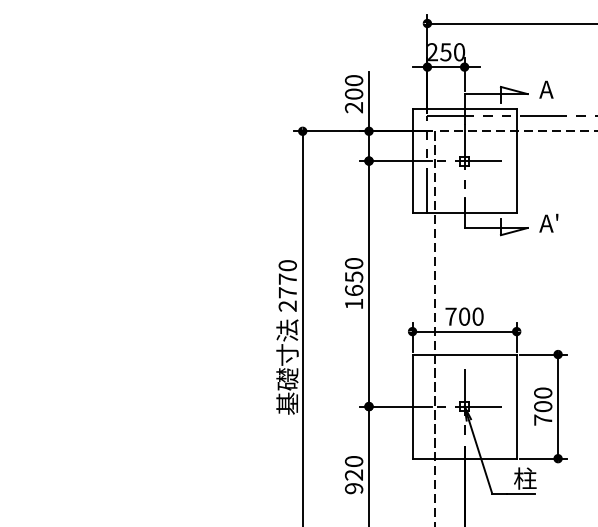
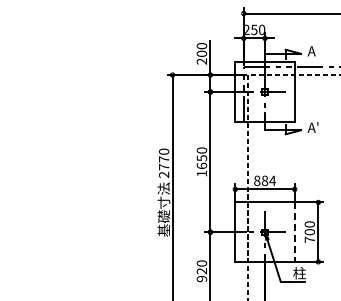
text: (465, 316) -> (265, 180), 700 -> 884
line: (516, 407) -> (294, 232), solid -> dashed

